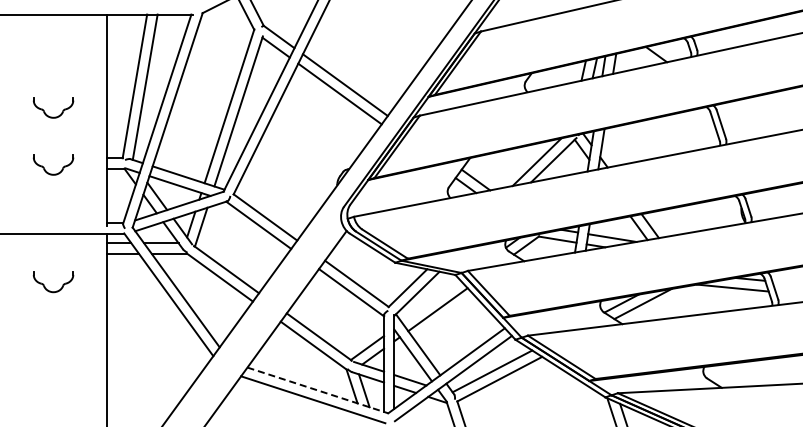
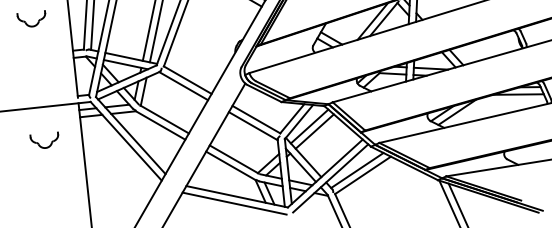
part: (53, 173) -> (36, 65), removed
line: (431, 301) -> (309, 126), added
line: (318, 390) -> (237, 196), dashed -> solid

